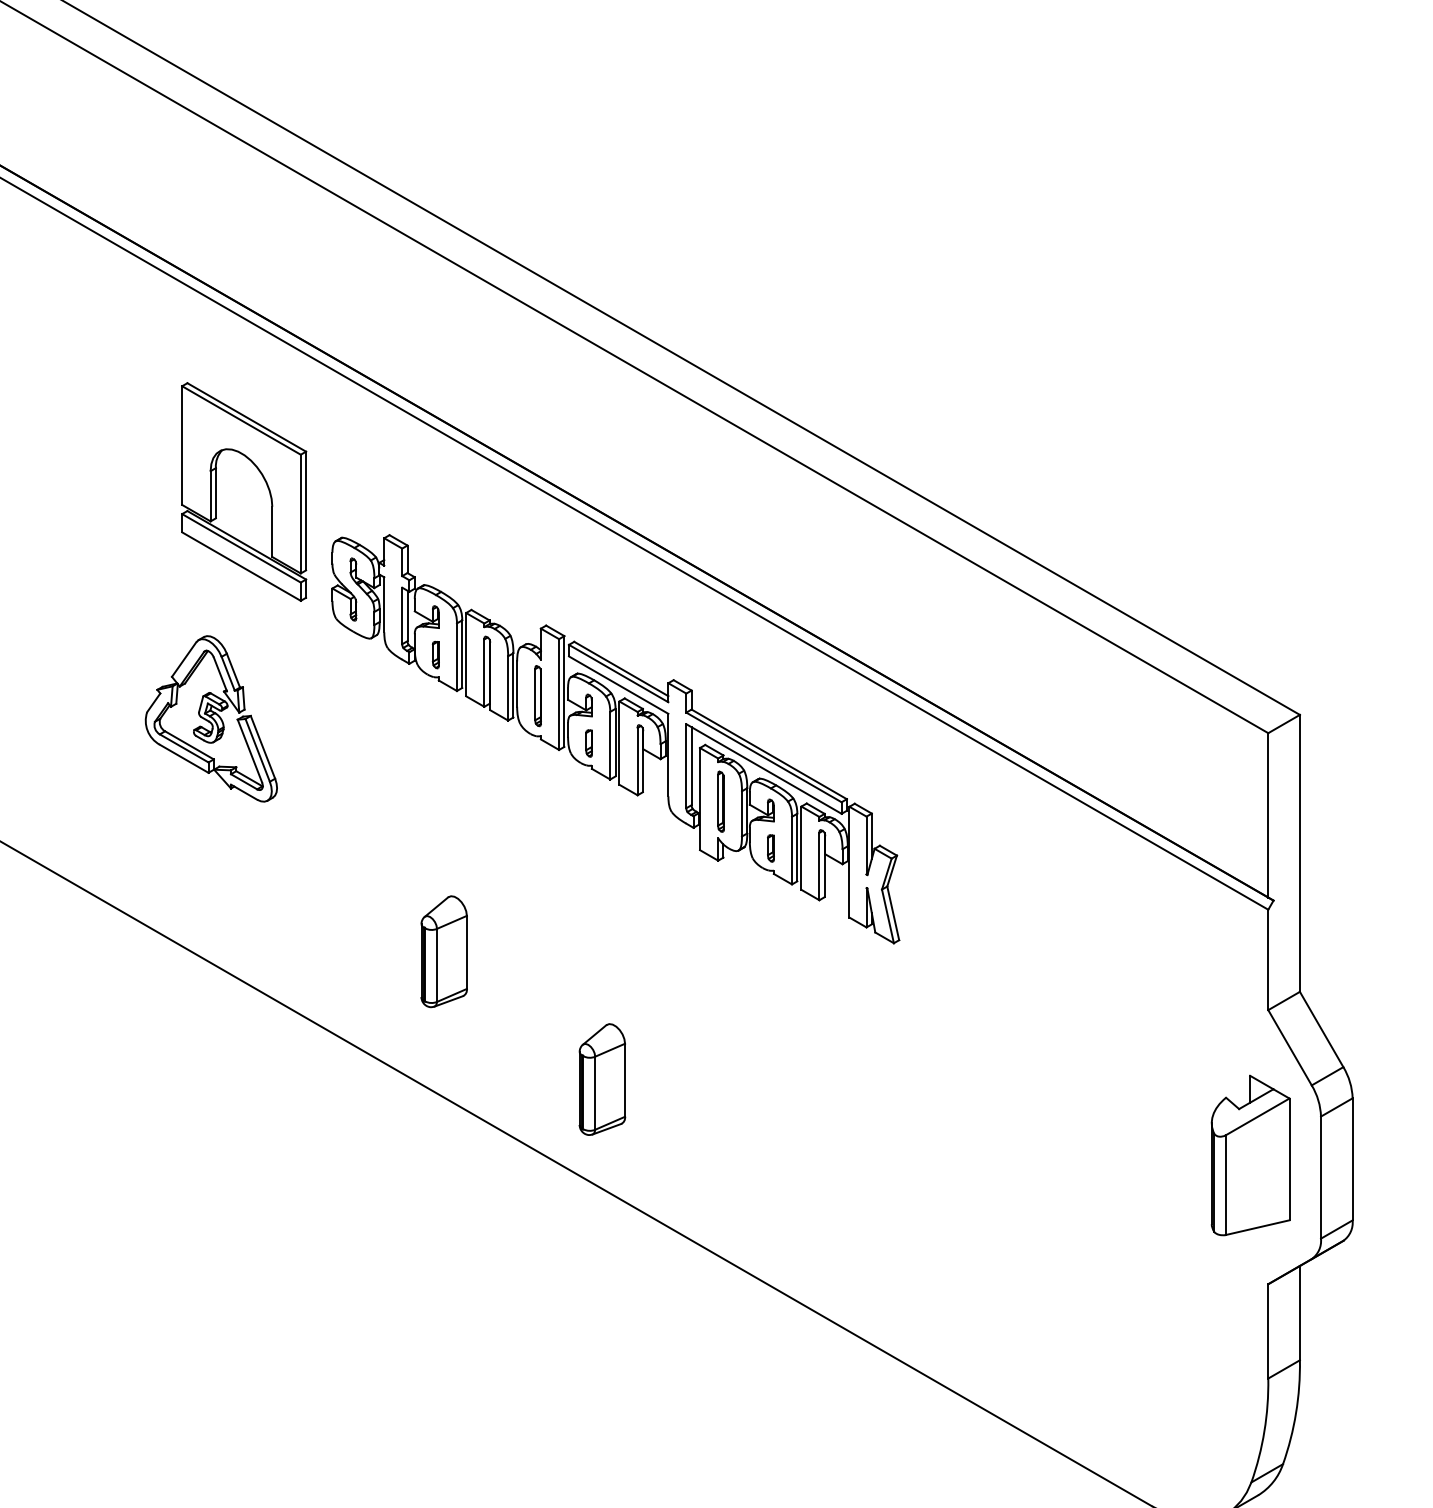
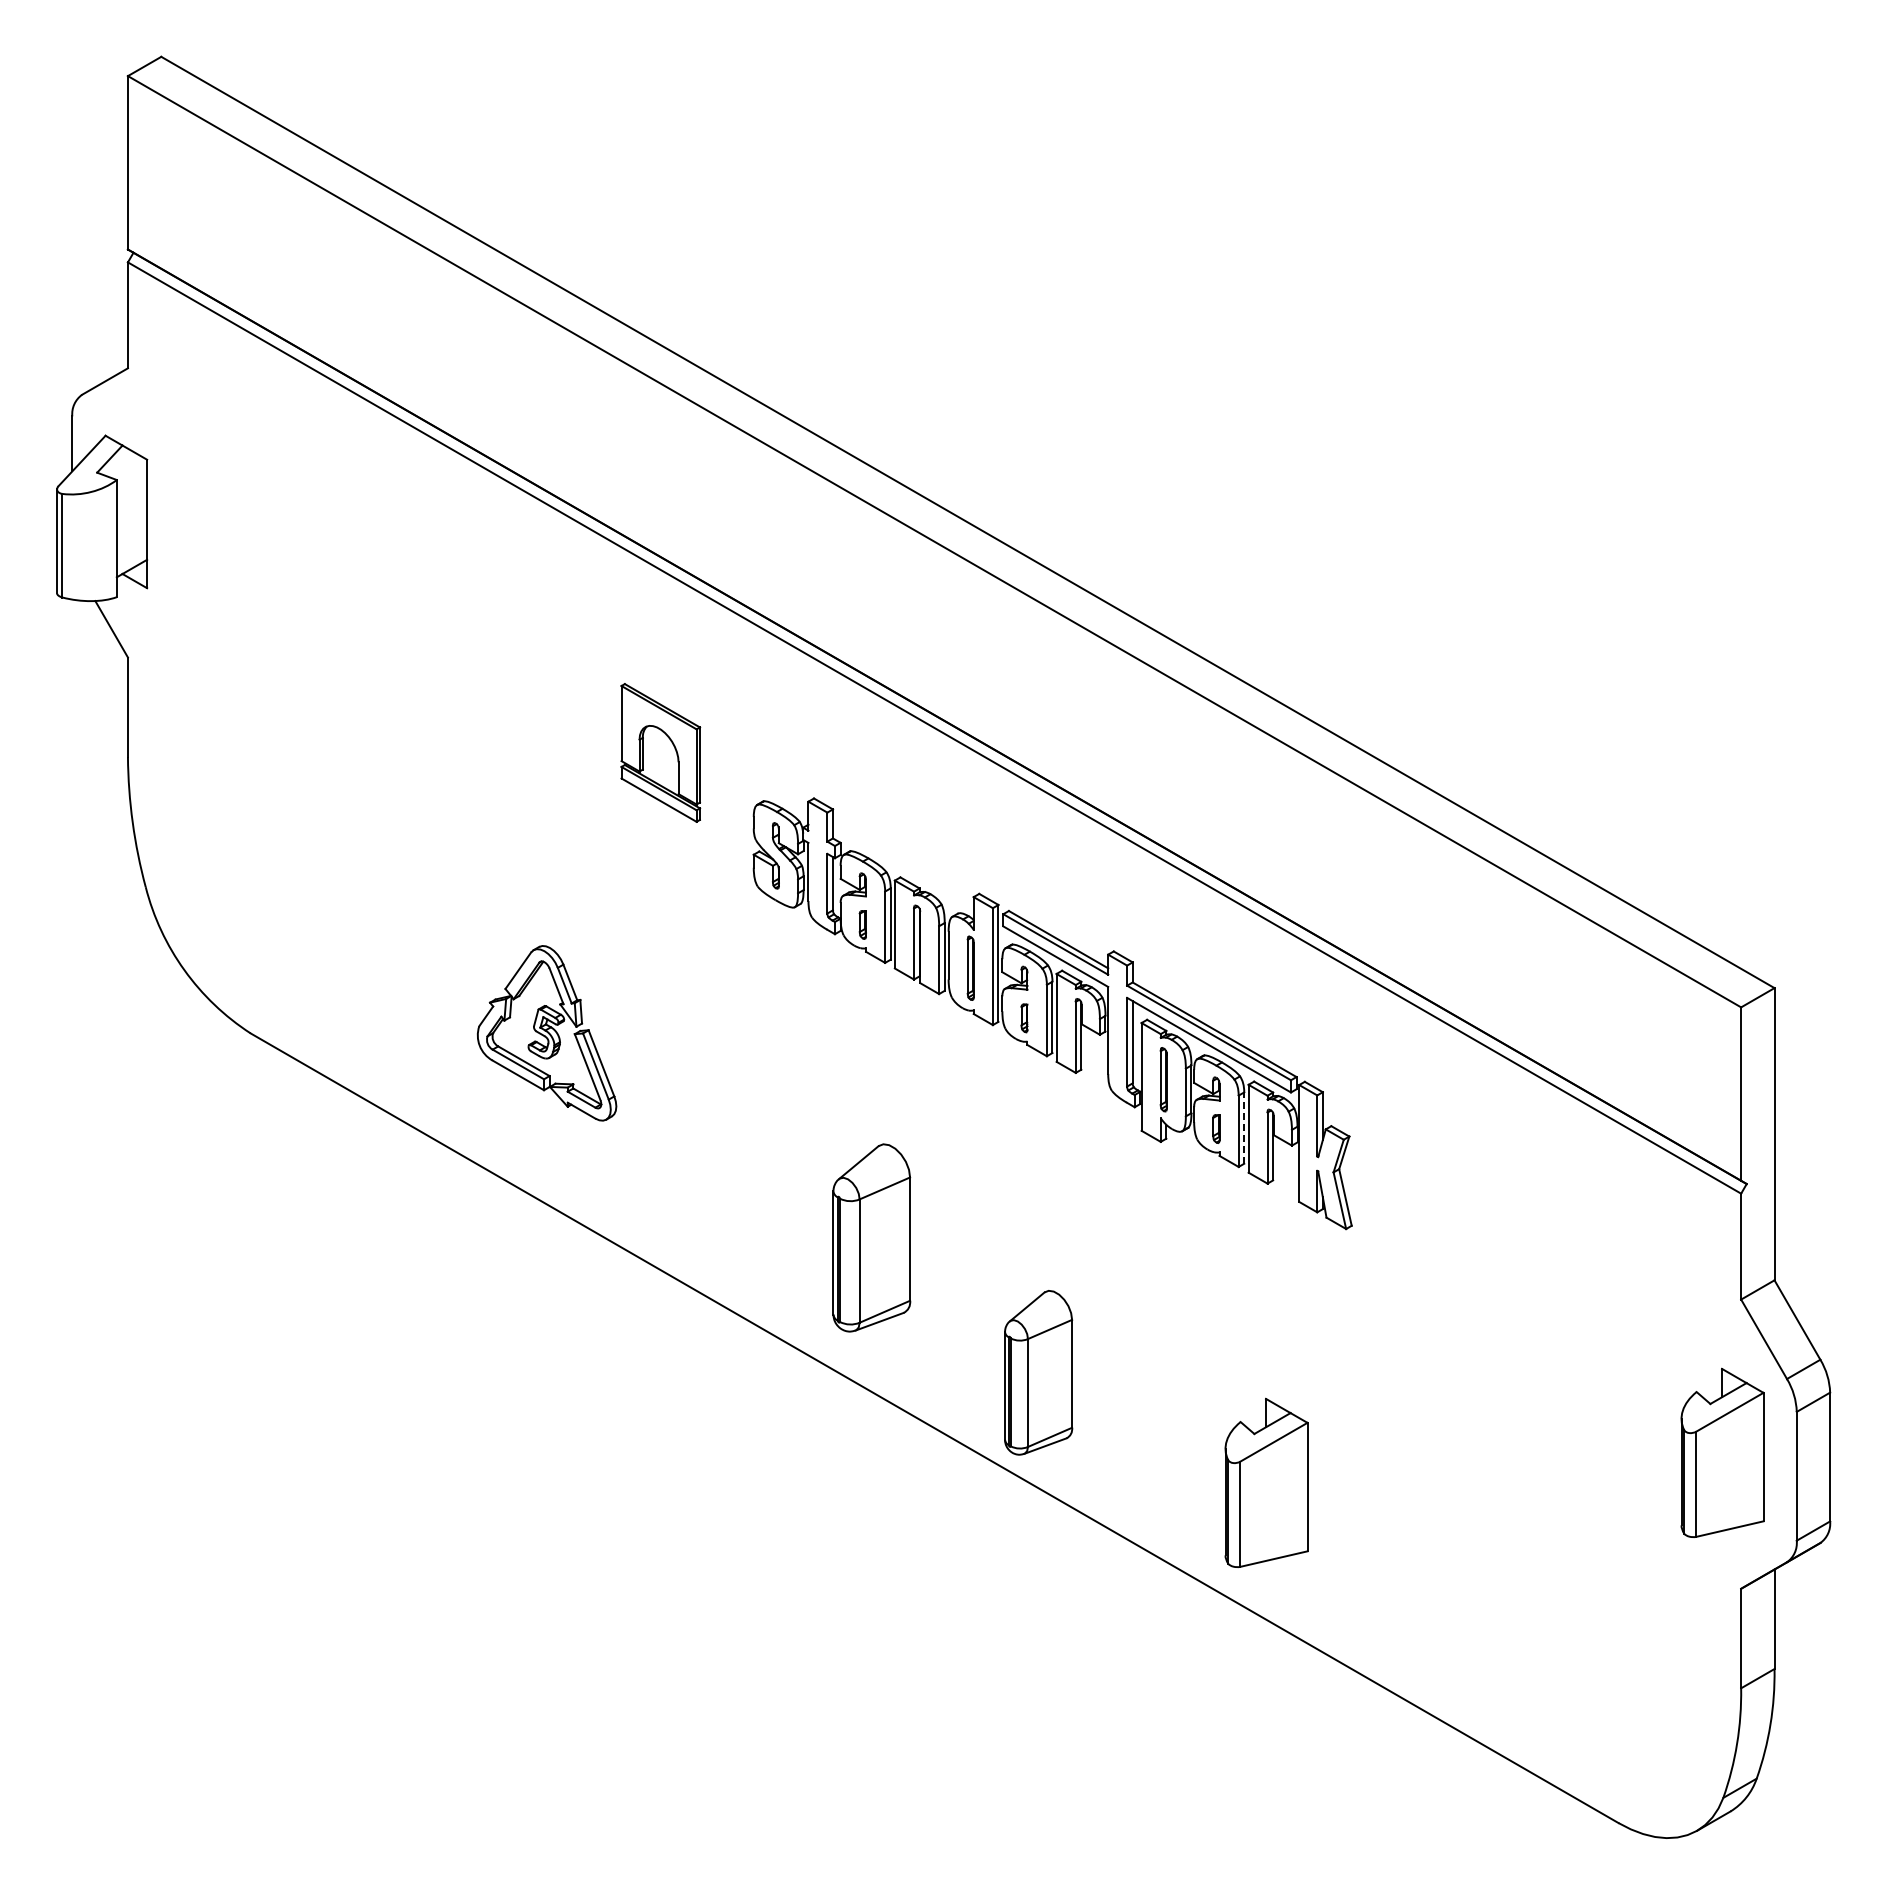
part: (244, 491) -> (660, 752), size x0.6
part: (210, 719) -> (546, 1033), moved
line: (797, 847) -> (1244, 1128), solid -> dashed
part: (444, 951) -> (871, 1237), size x1.6
part: (602, 1079) -> (1038, 1372), size x1.4
part: (818, 1183) -> (1266, 1482), added

